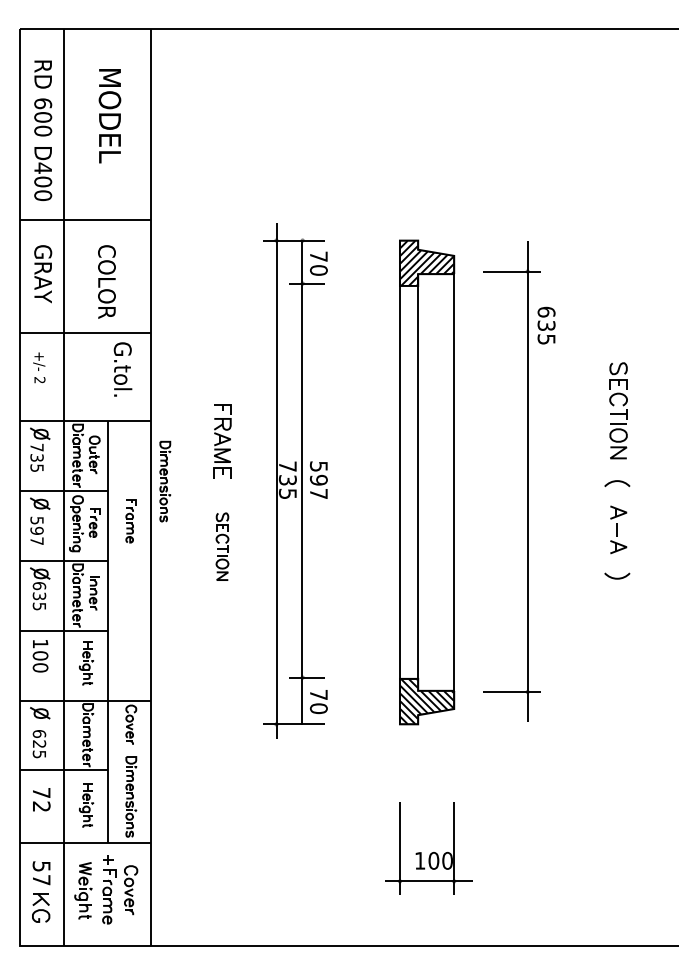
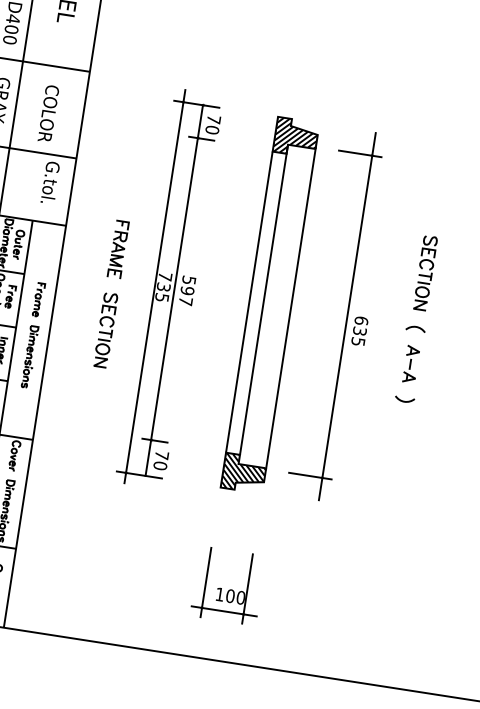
text: (546, 325) -> (359, 331), moved
part: (165, 481) -> (30, 356), moved
part: (222, 546) -> (105, 330), size x1.43

